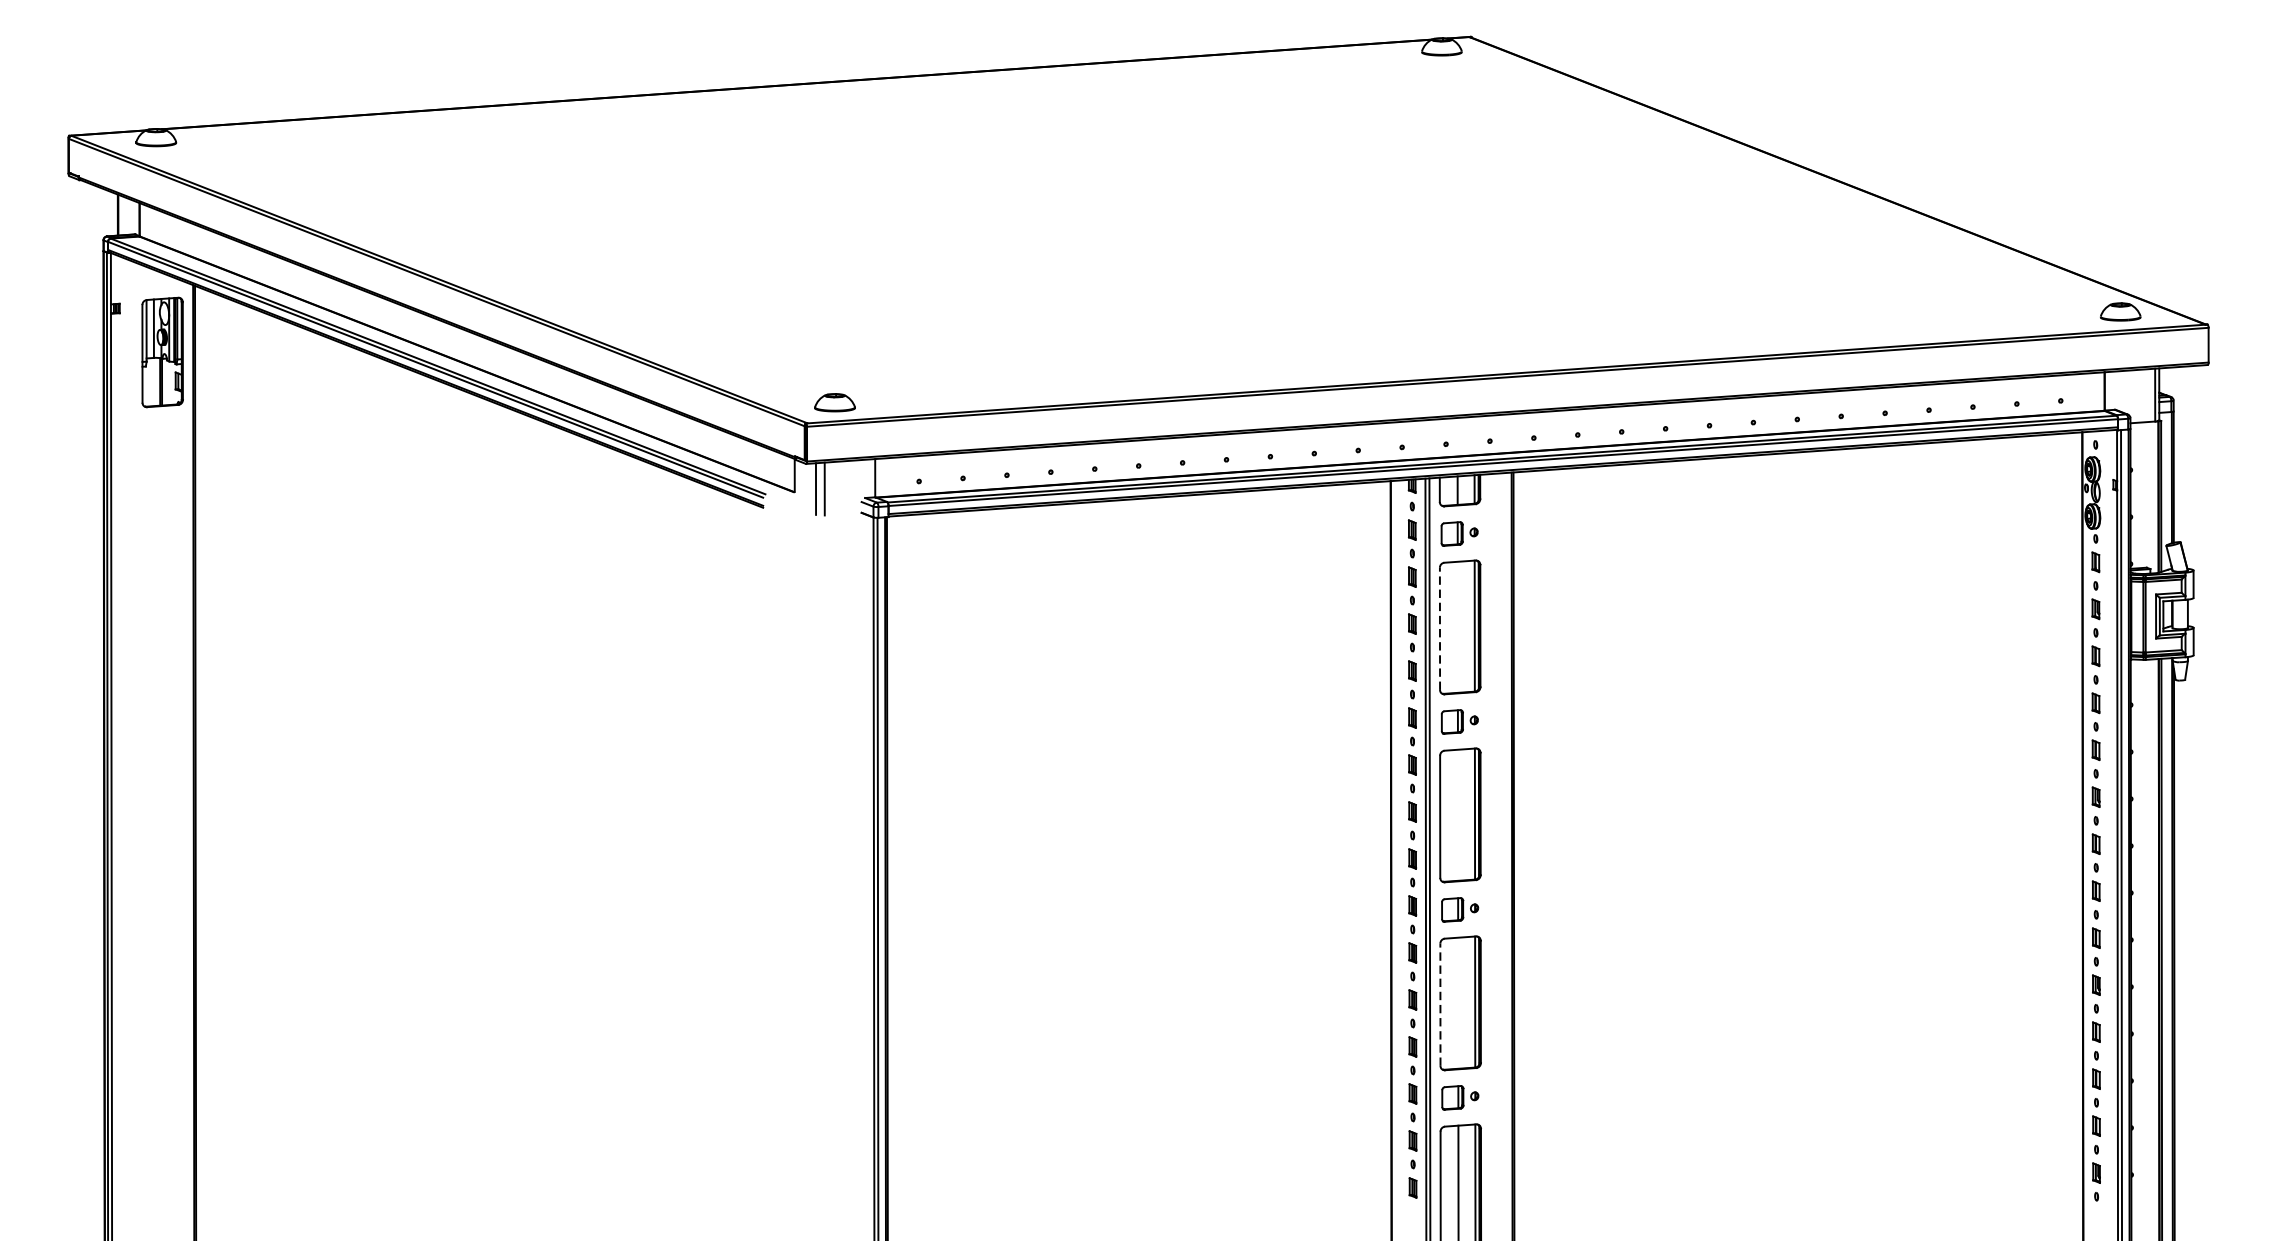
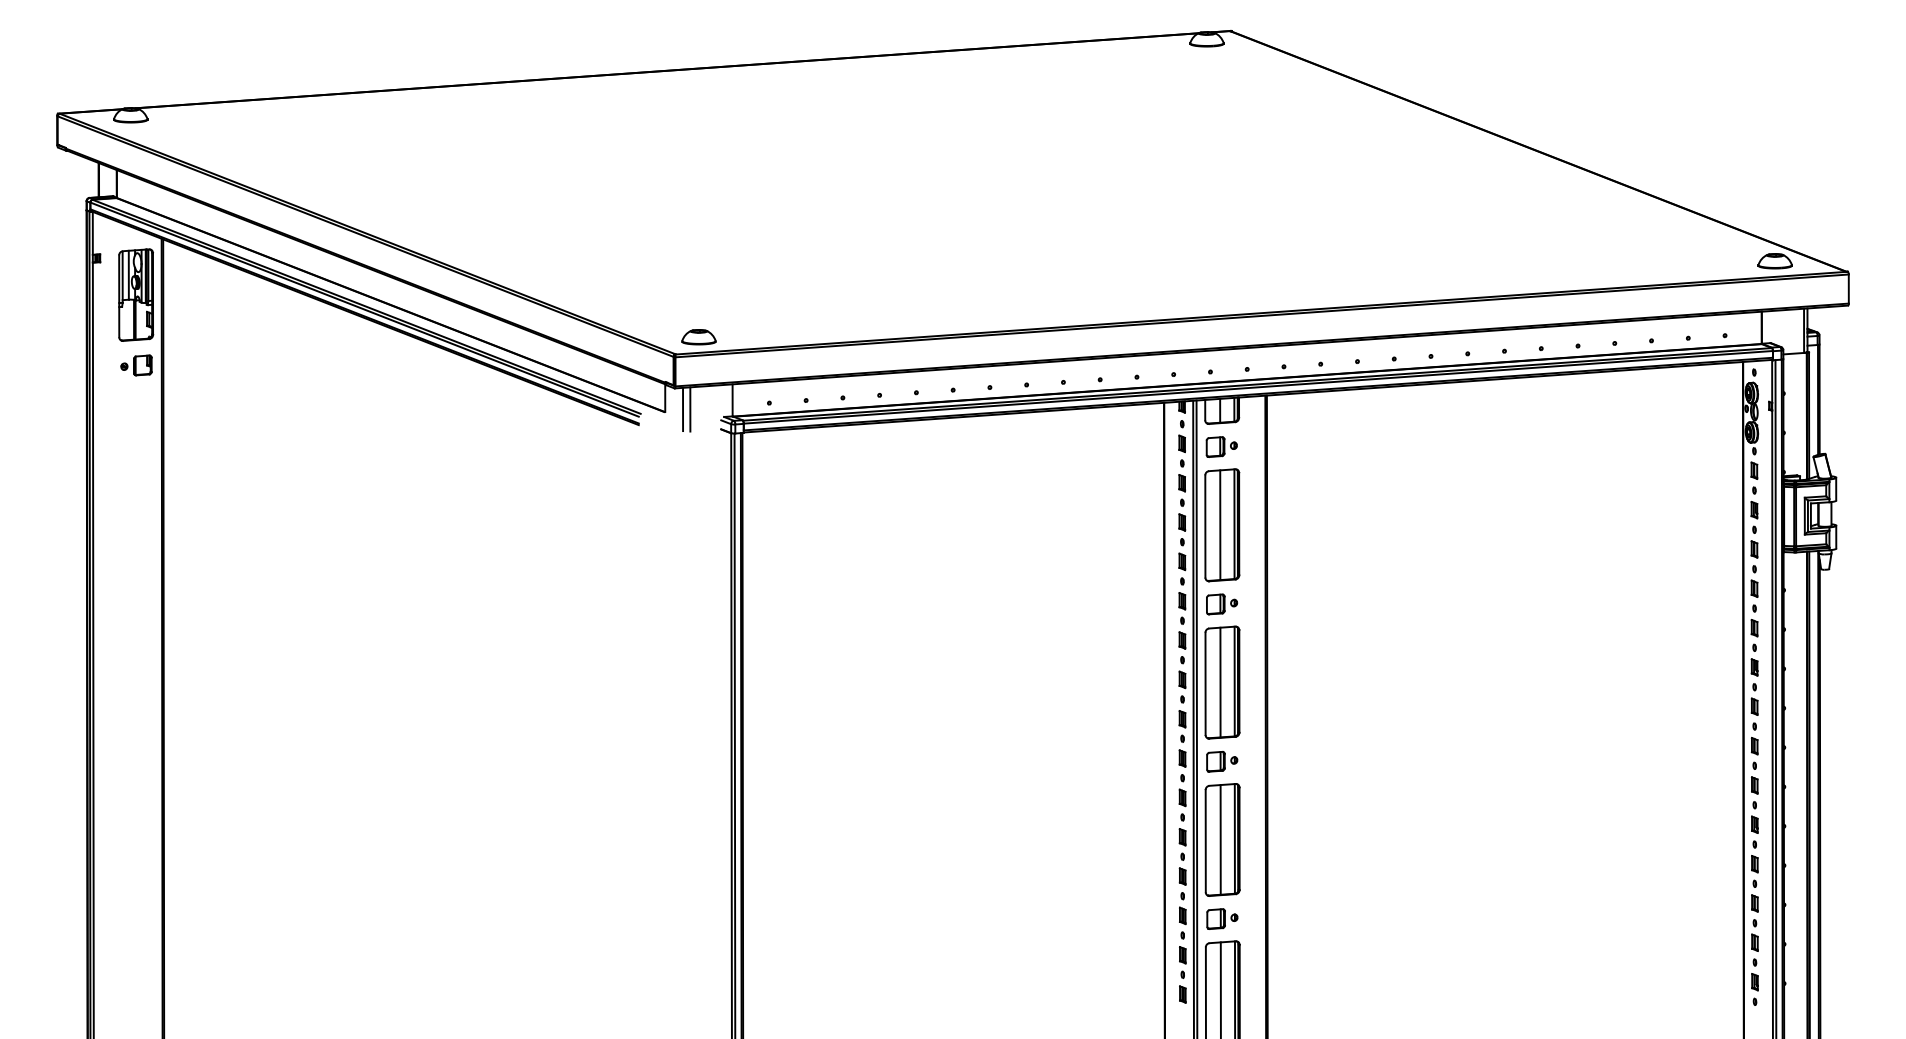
part: (163, 436) -> (136, 365), added
line: (1458, 627) -> (1220, 525), added
line: (1440, 628) -> (1205, 526), dashed -> solid
line: (1458, 815) -> (1220, 682), added
line: (1458, 1002) -> (1220, 839), added
line: (1440, 1003) -> (1205, 840), dashed -> solid

